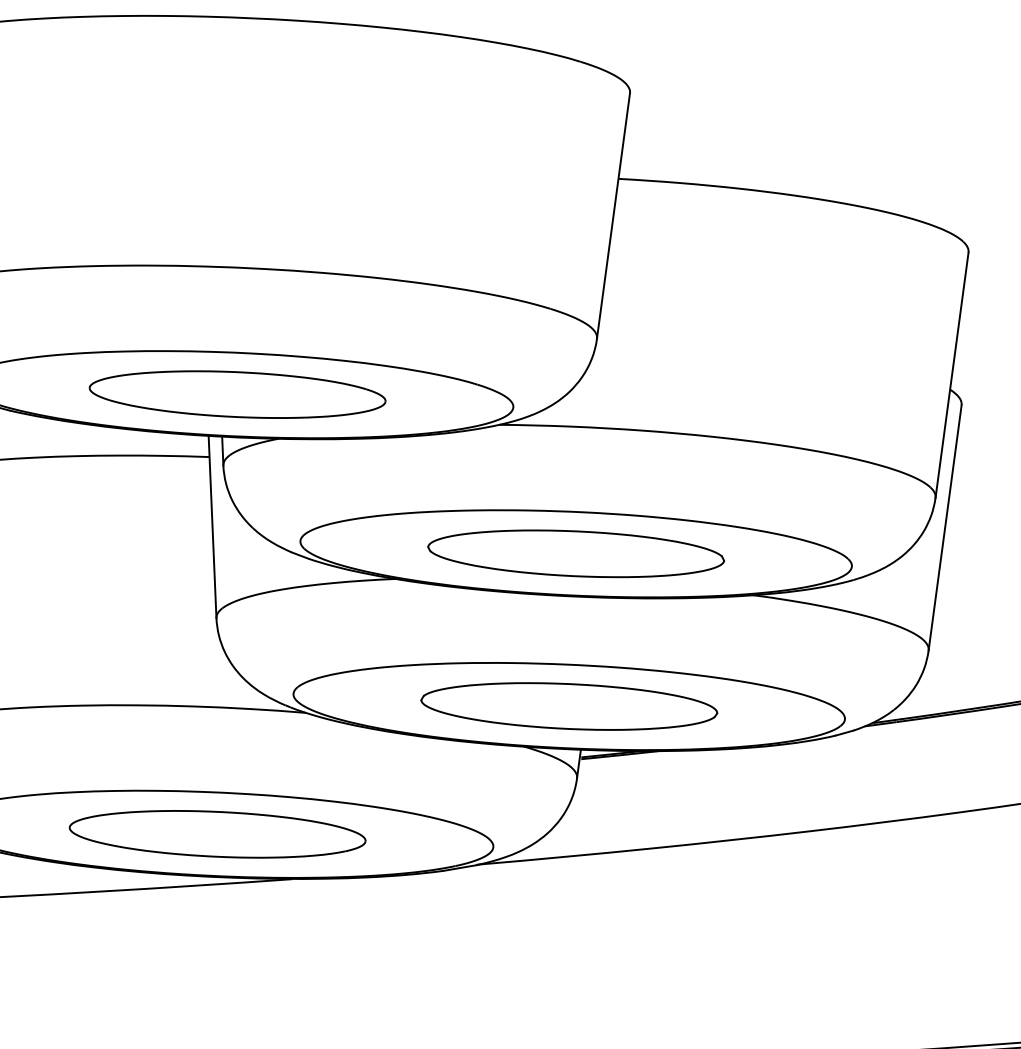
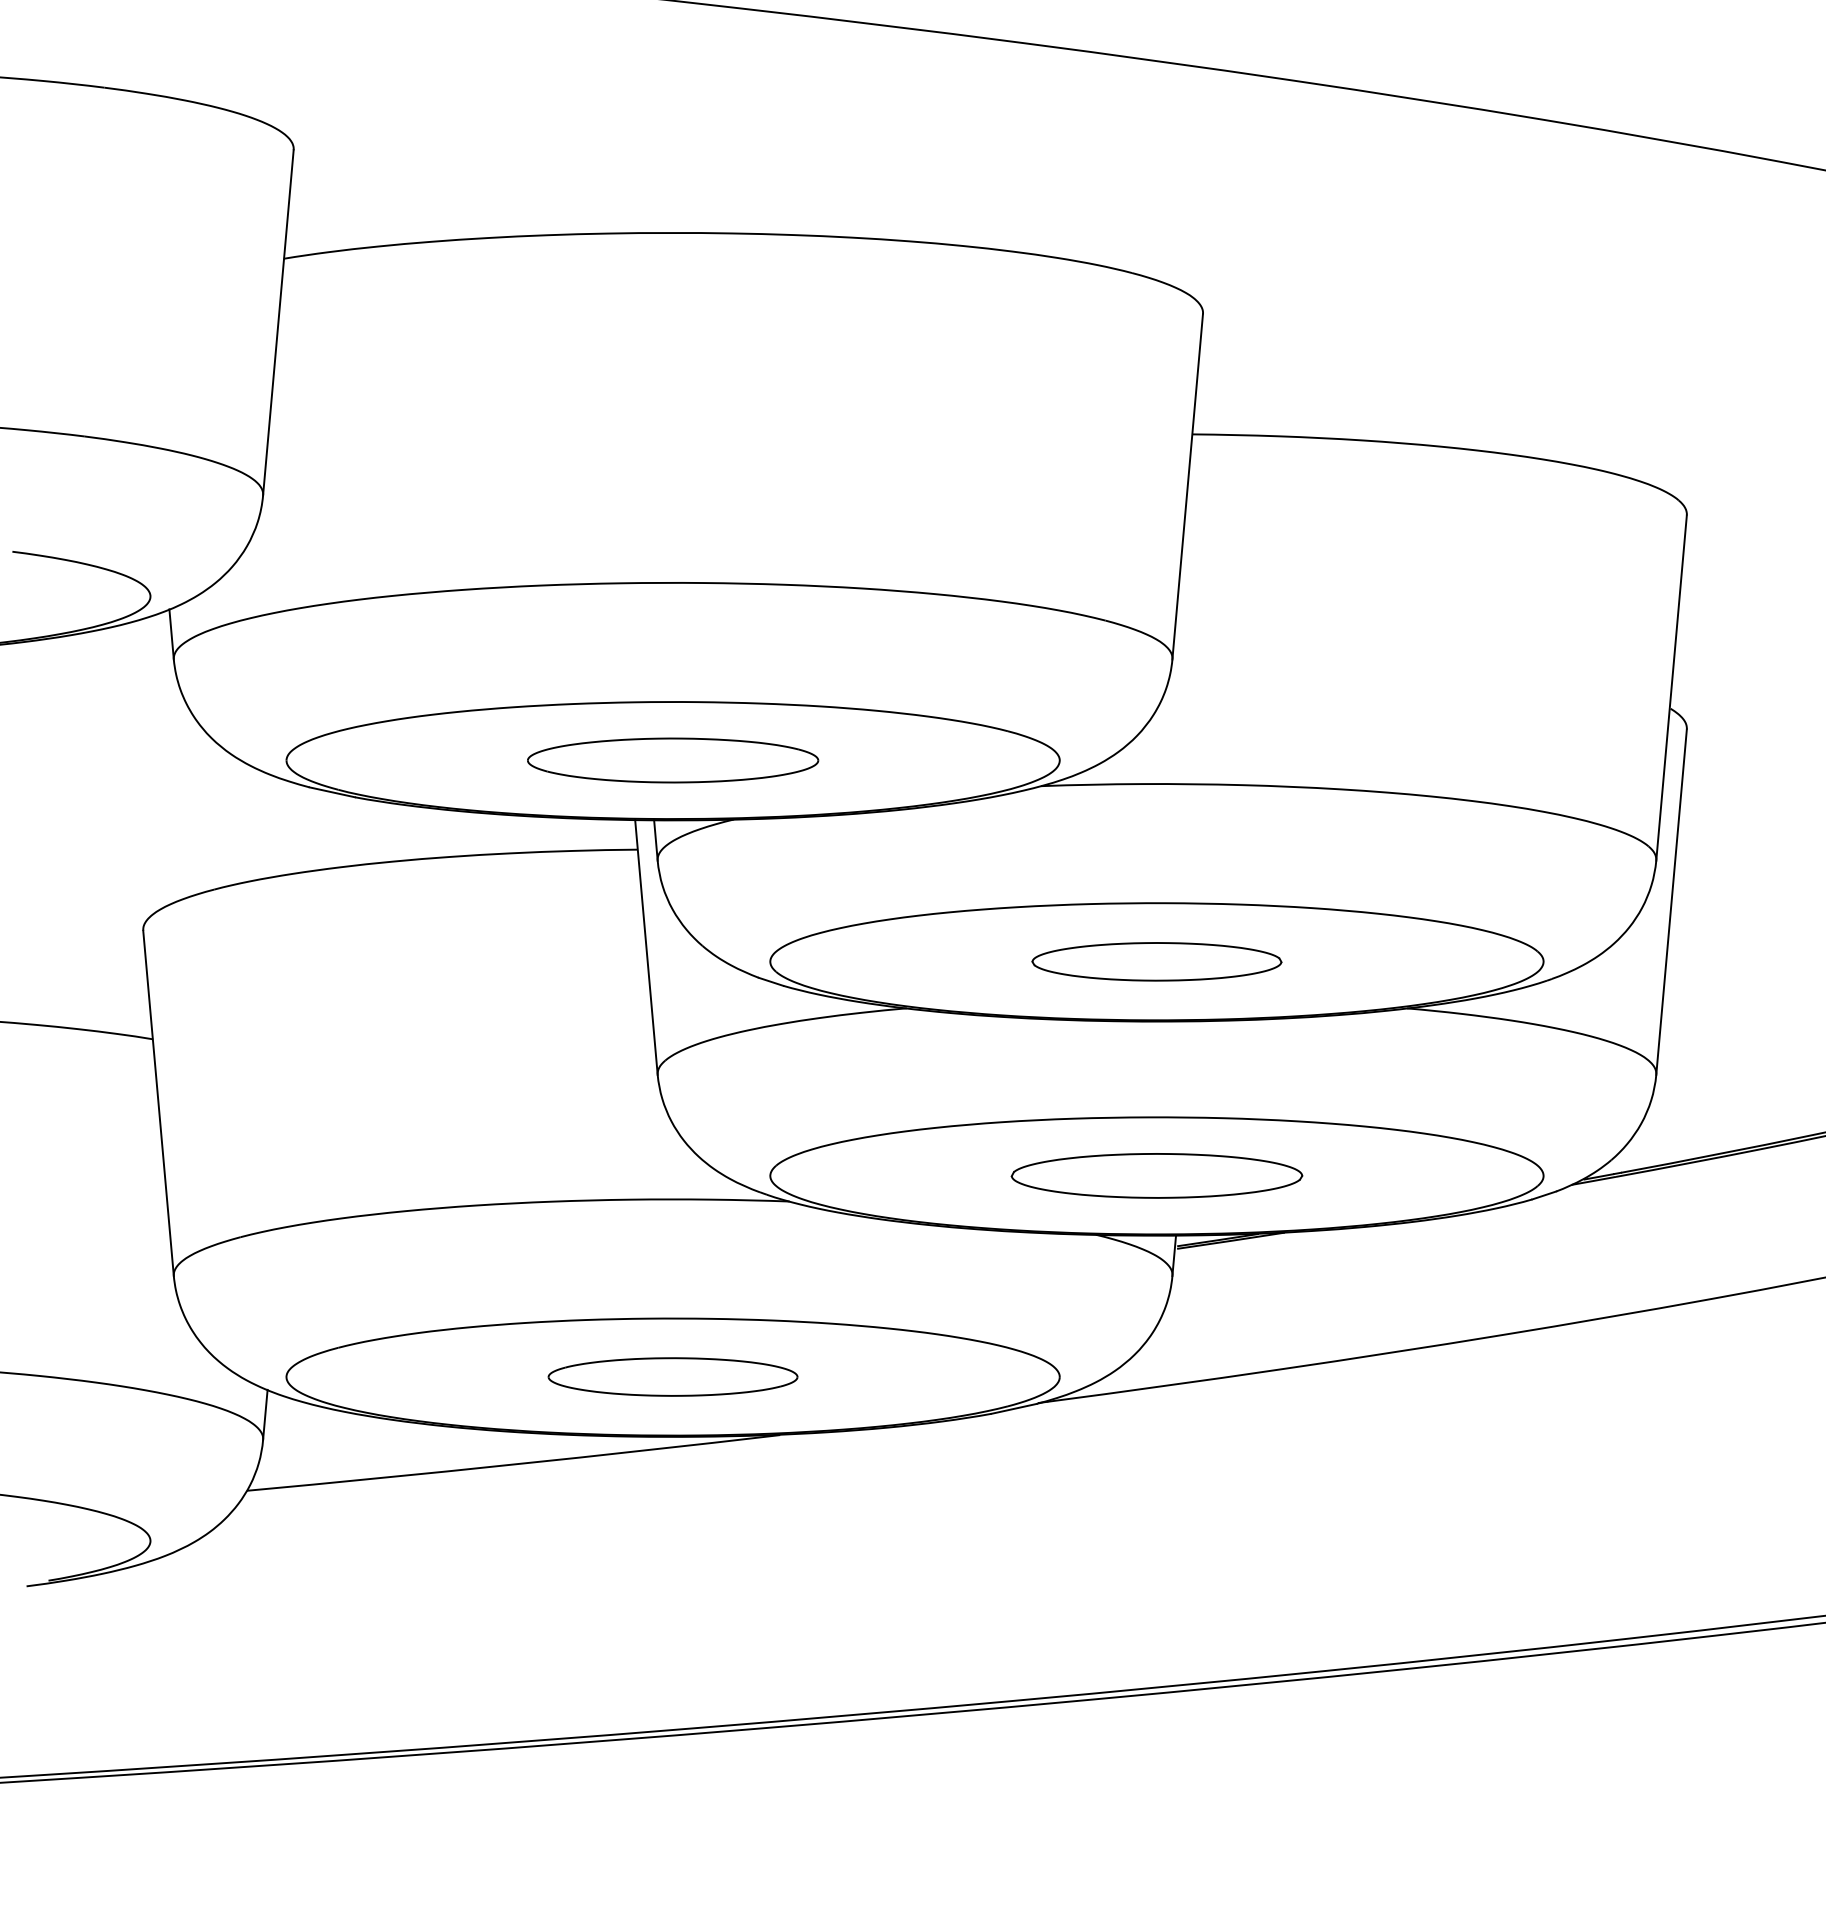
part: (237, 394) -> (672, 760), size x0.7
part: (575, 553) -> (1156, 961), size x0.6
part: (568, 706) -> (1156, 1175), size x0.7
part: (217, 833) -> (672, 1376), size x0.6

